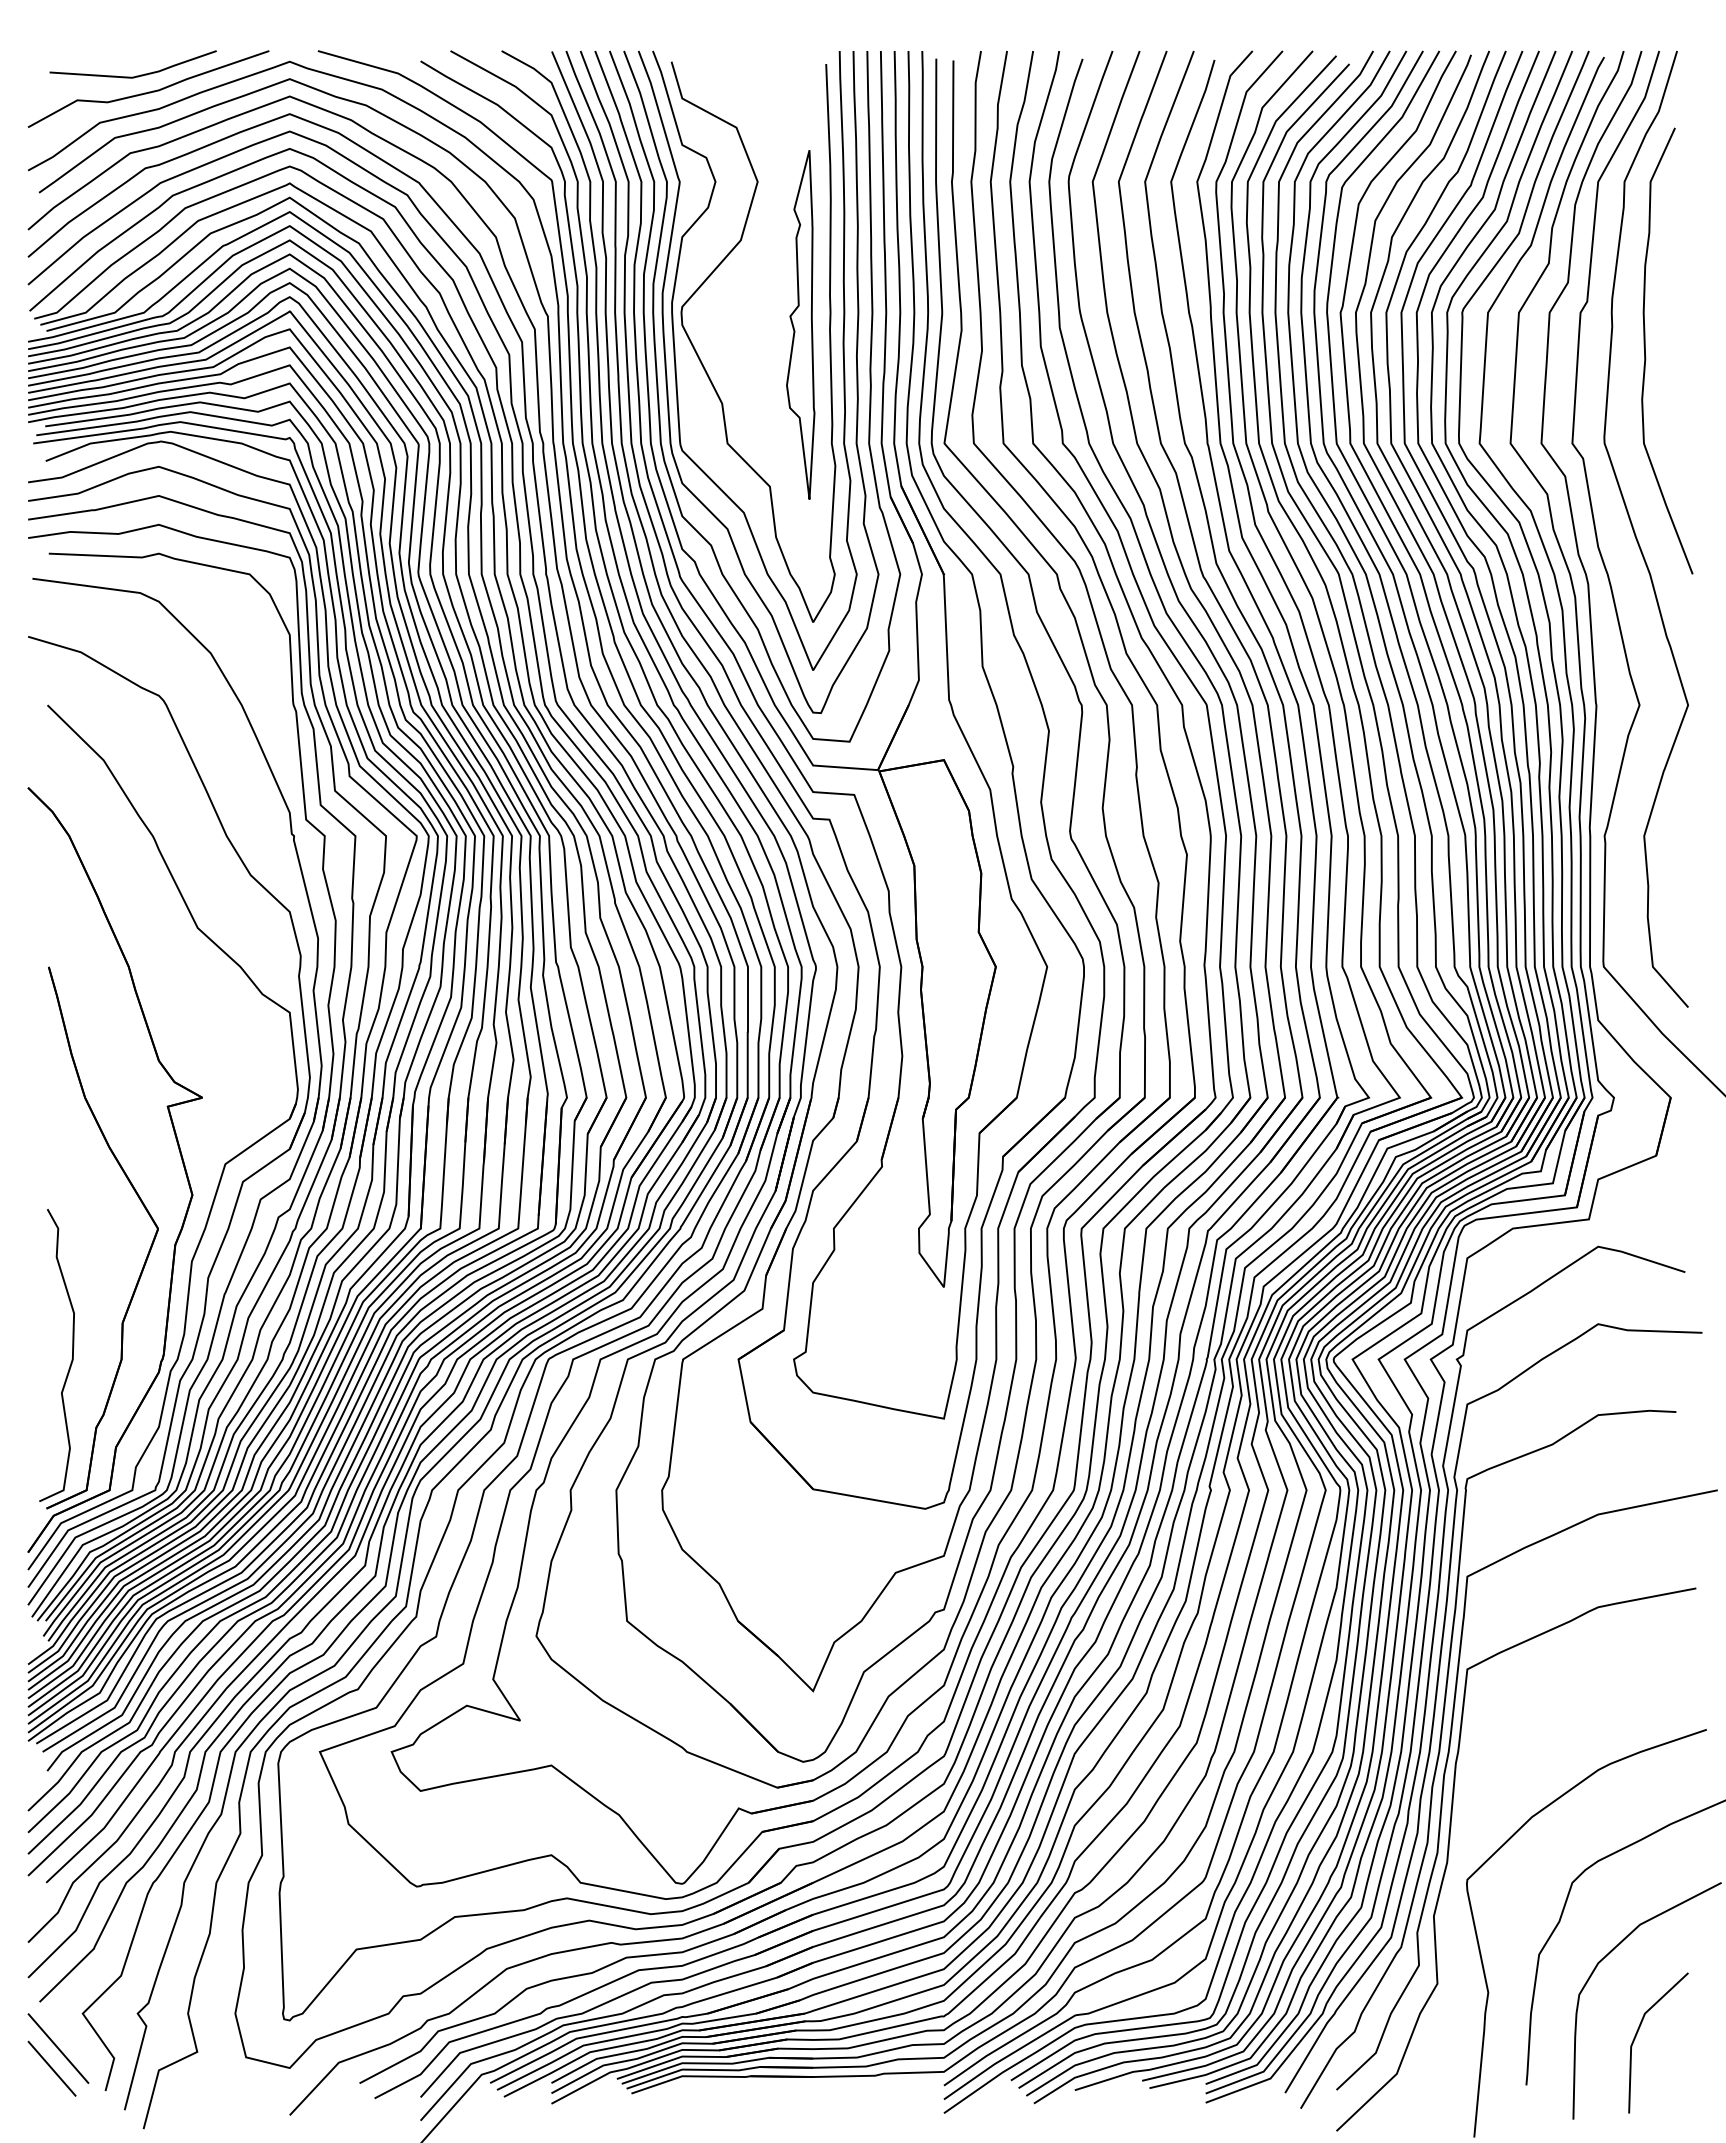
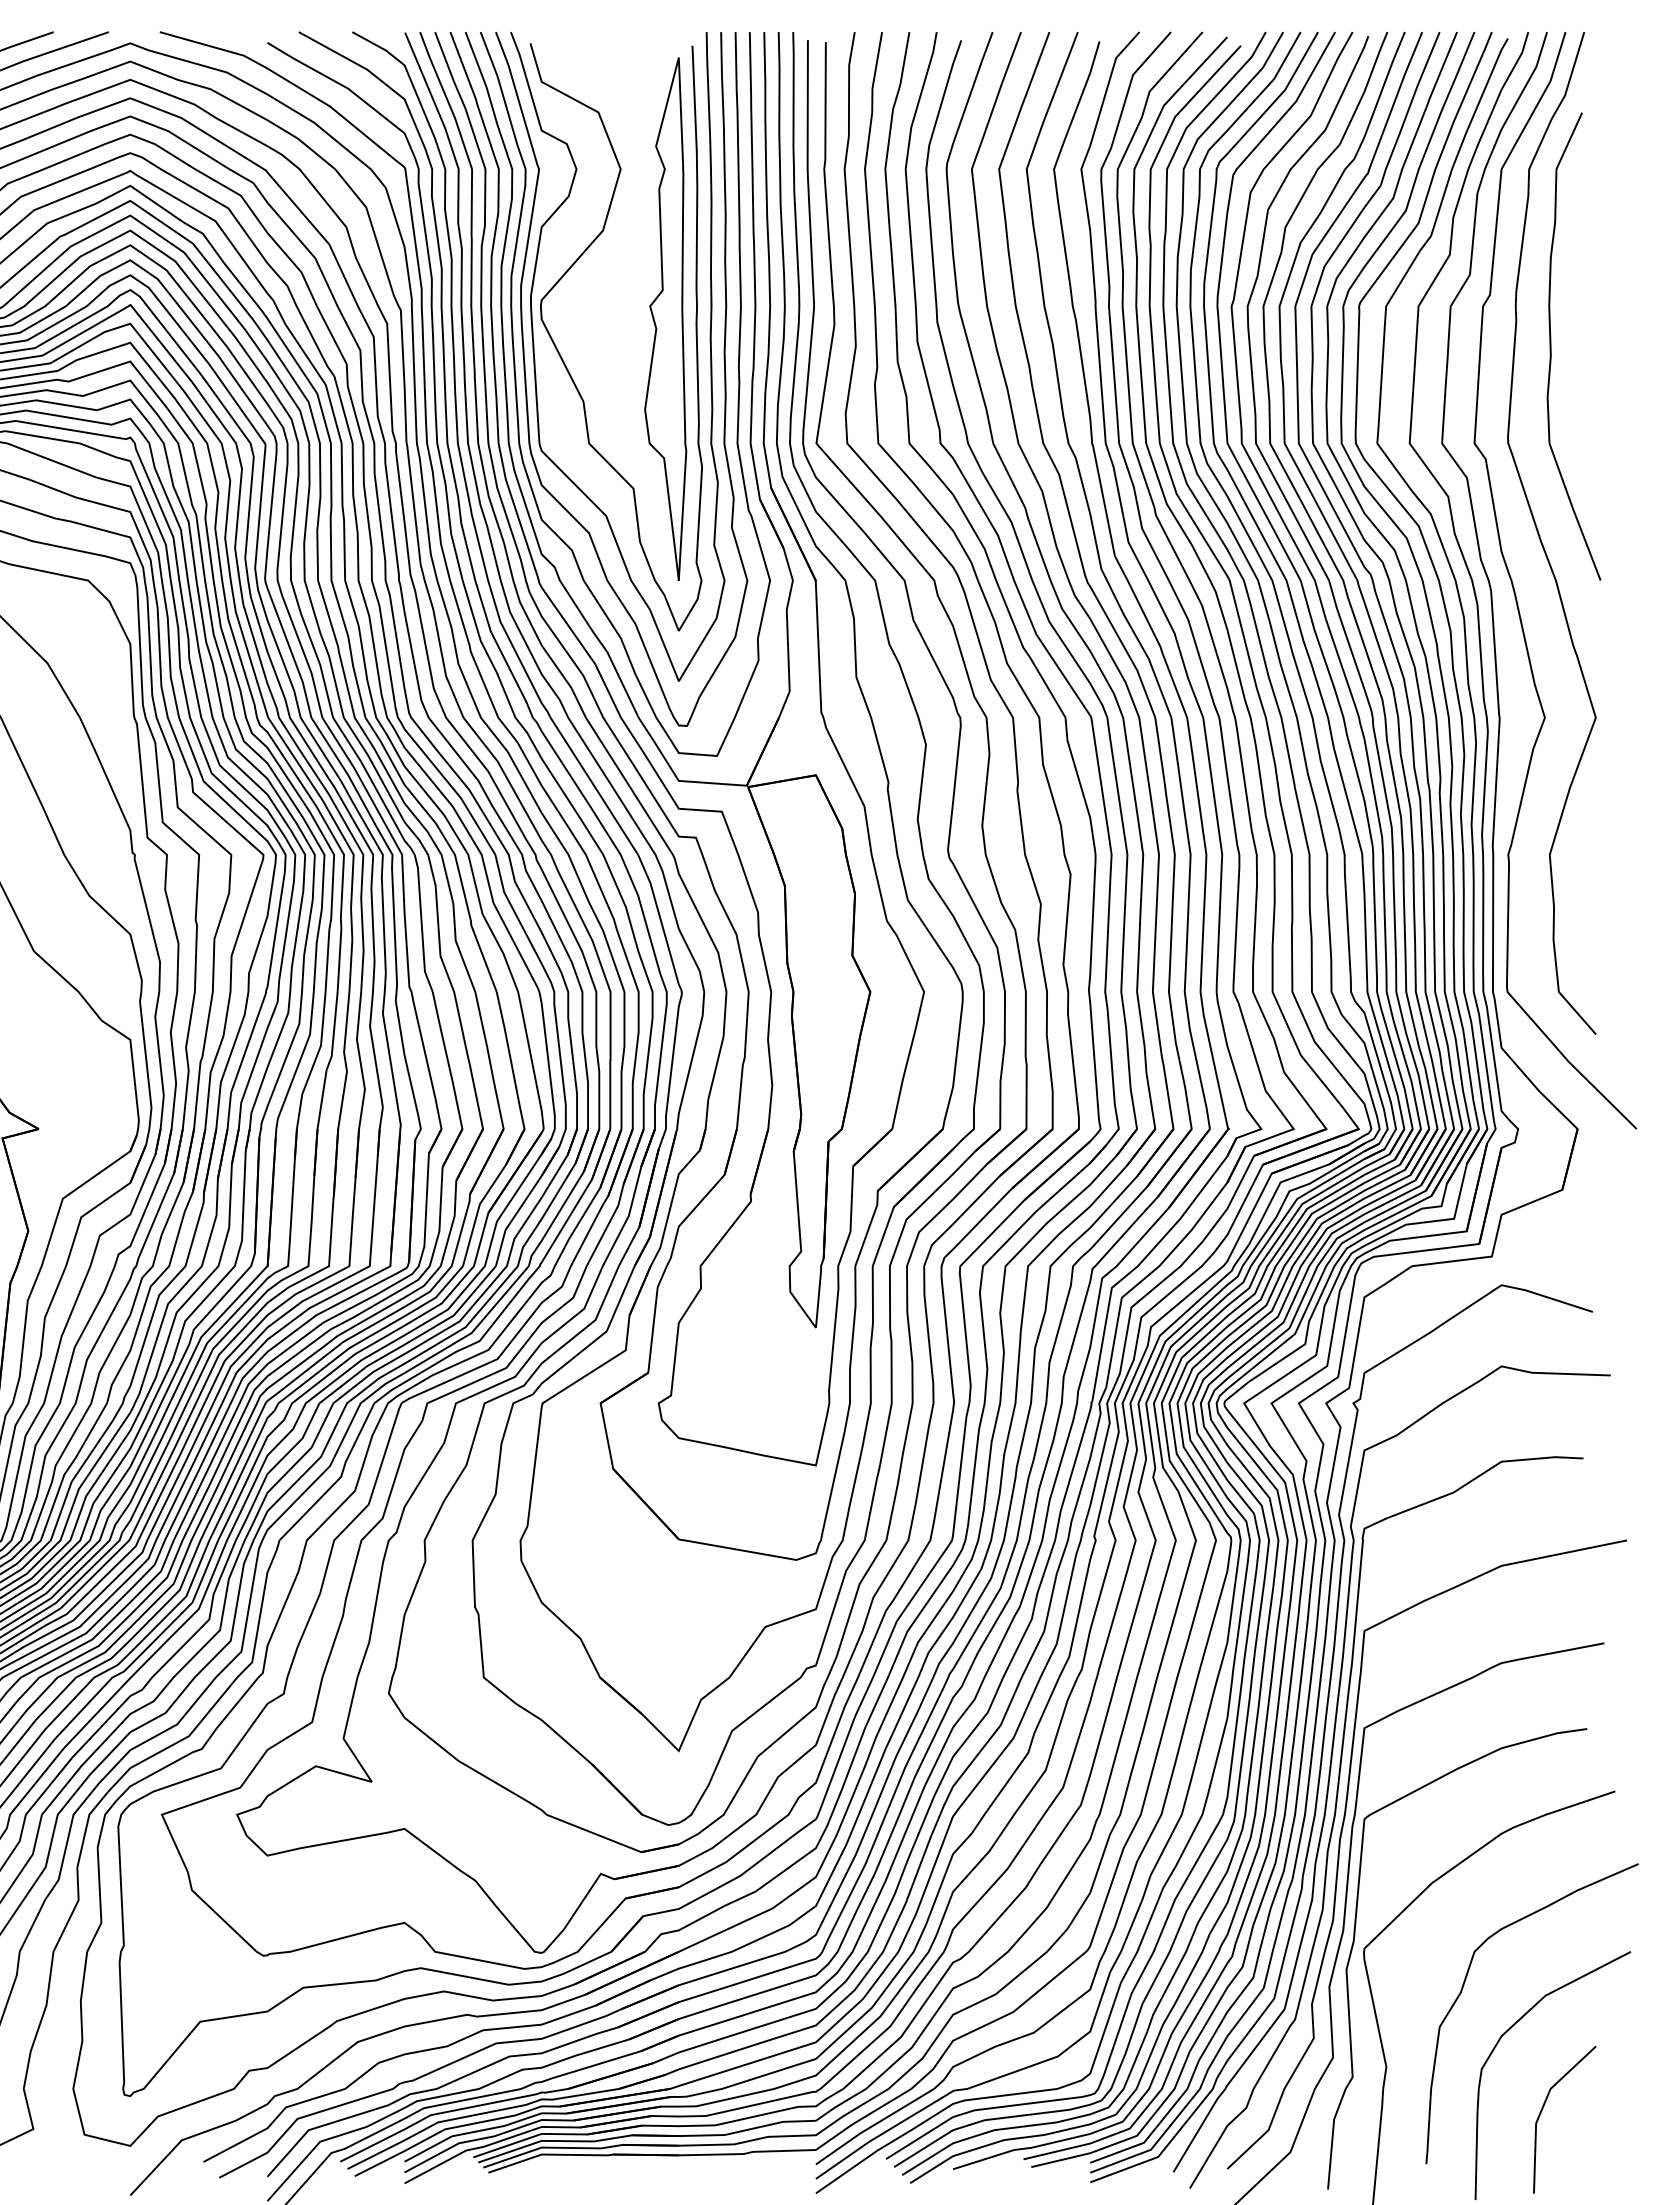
part: (800, 324) -> (665, 318), size x1.43
curve: (1458, 1872) -> (1355, 1941), added

